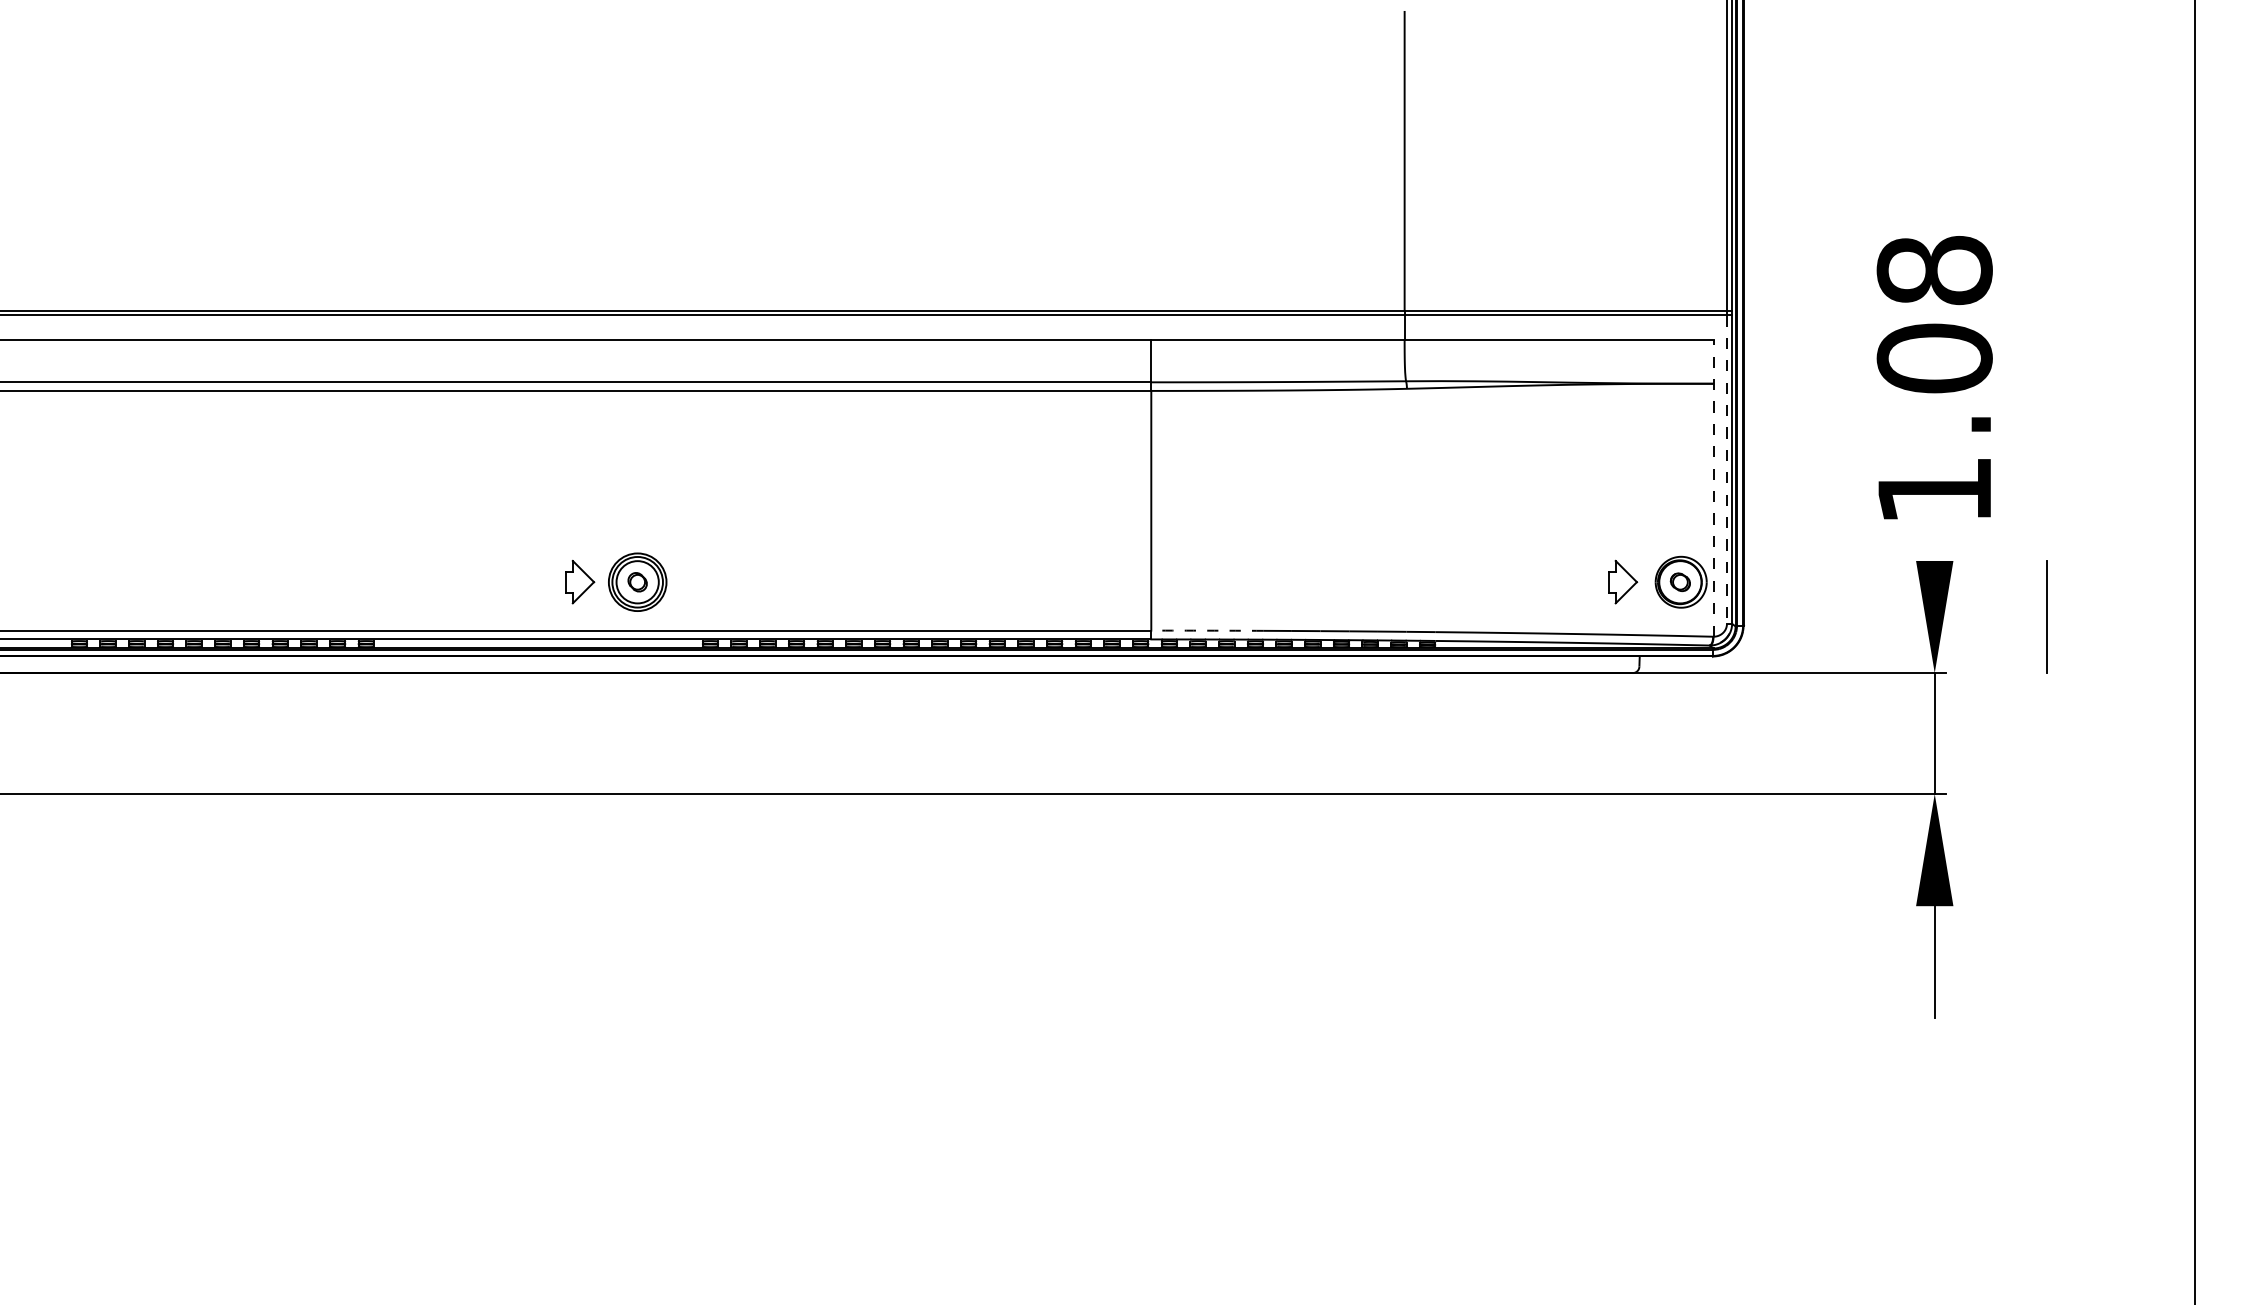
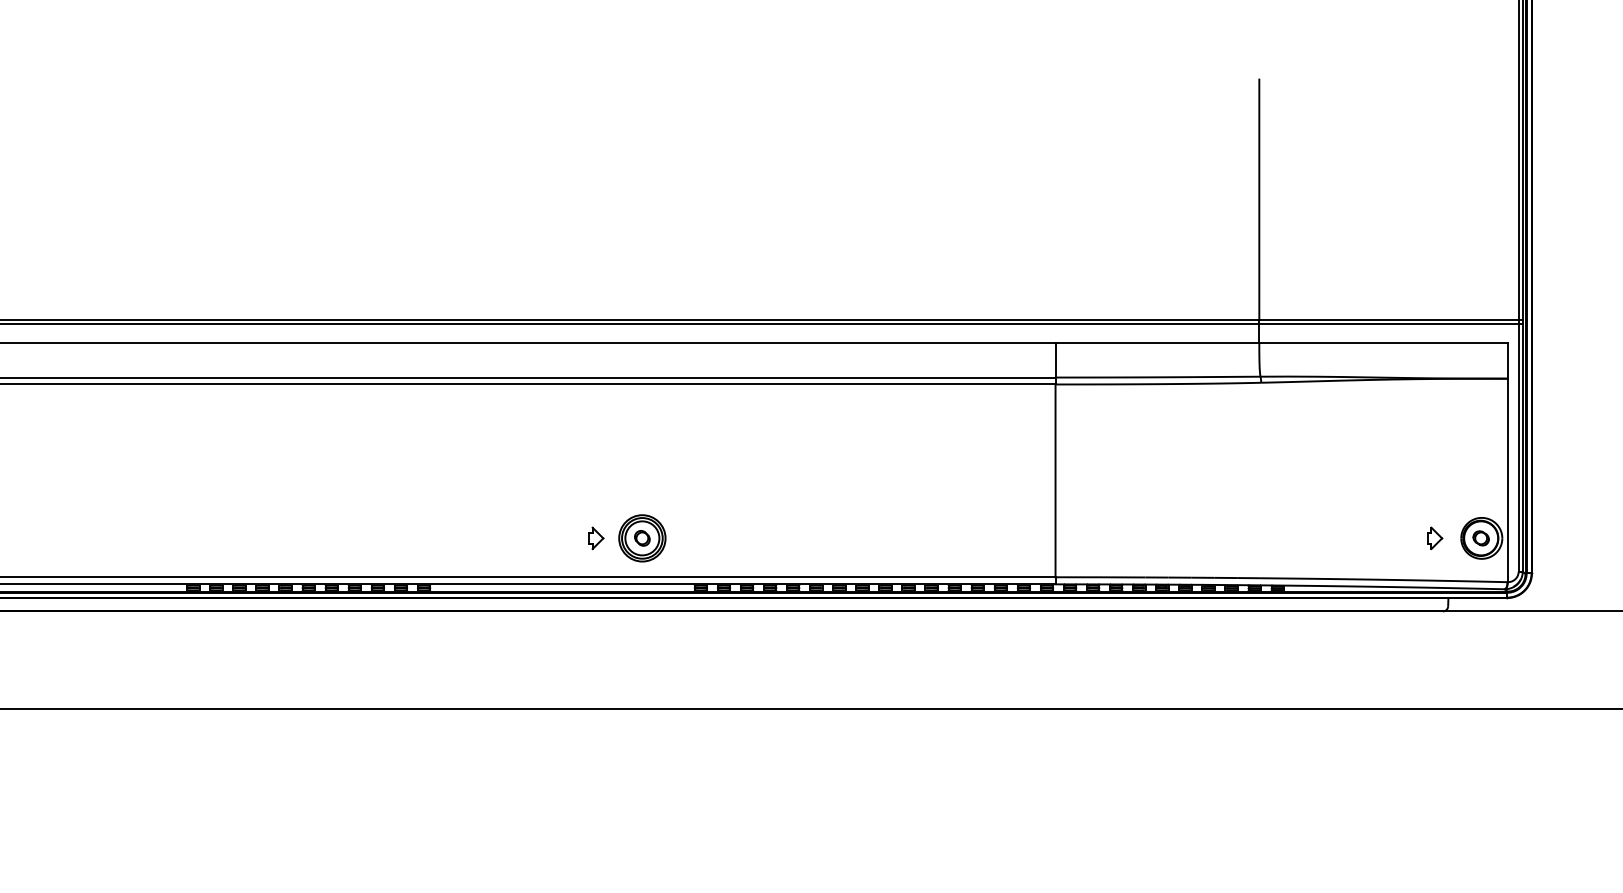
line: (1726, 470) -> (1518, 448), dashed -> solid
line: (1713, 488) -> (1507, 462), dashed -> solid
part: (580, 582) -> (596, 538), size x0.62
part: (1623, 582) -> (1435, 538), size x0.62
arc: (1207, 630) -> (1100, 577), dashed -> solid

